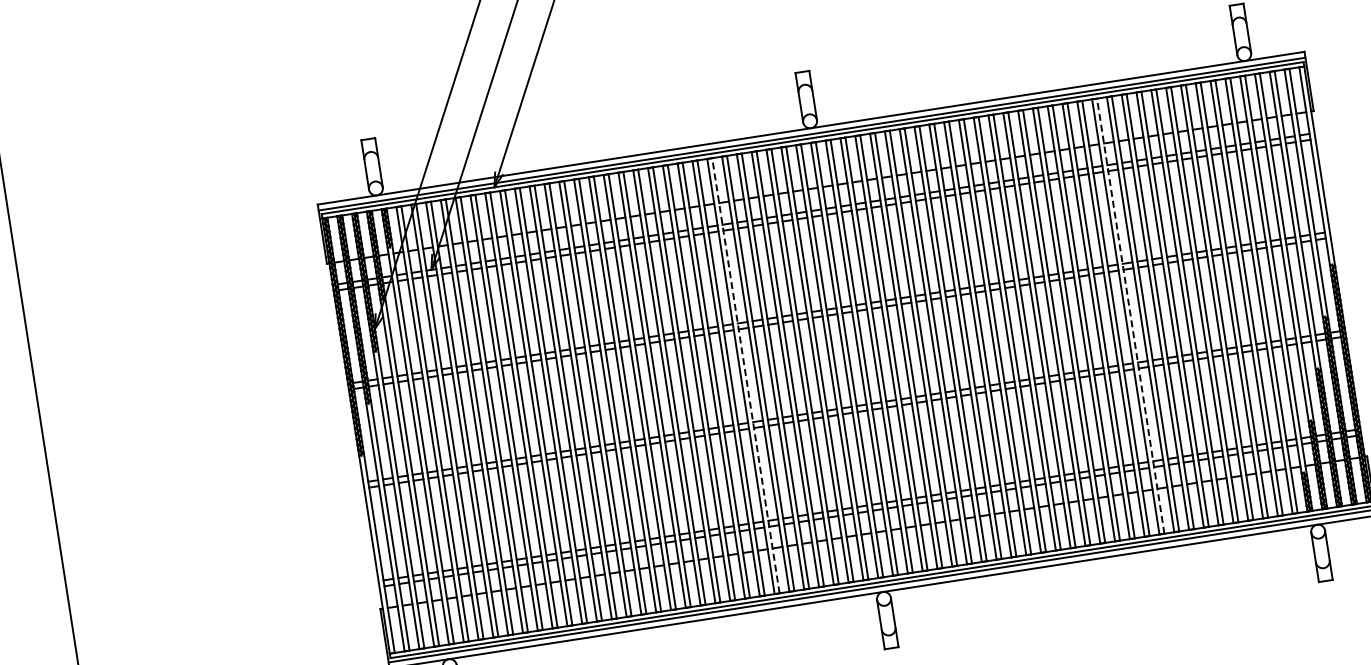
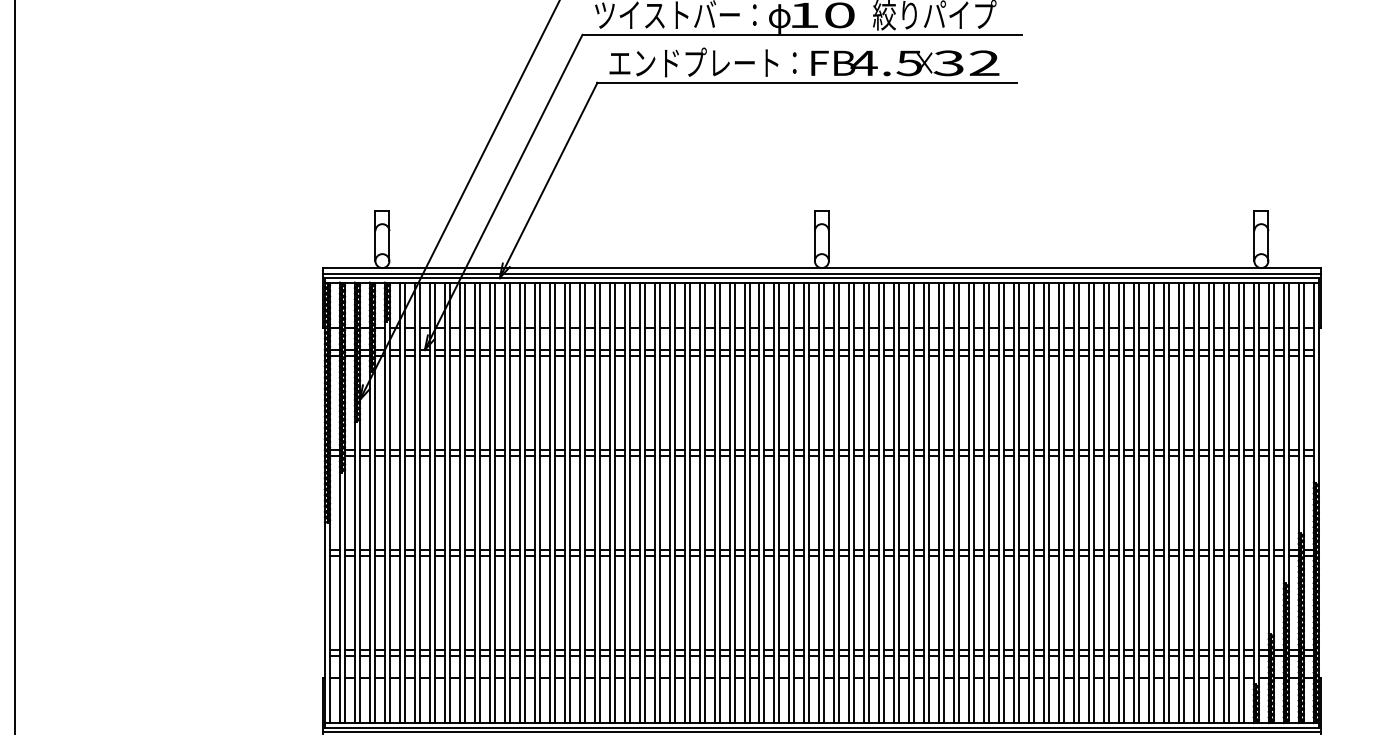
line: (1131, 315) -> (1109, 502), dashed -> solid
line: (745, 375) -> (719, 502), dashed -> solid

